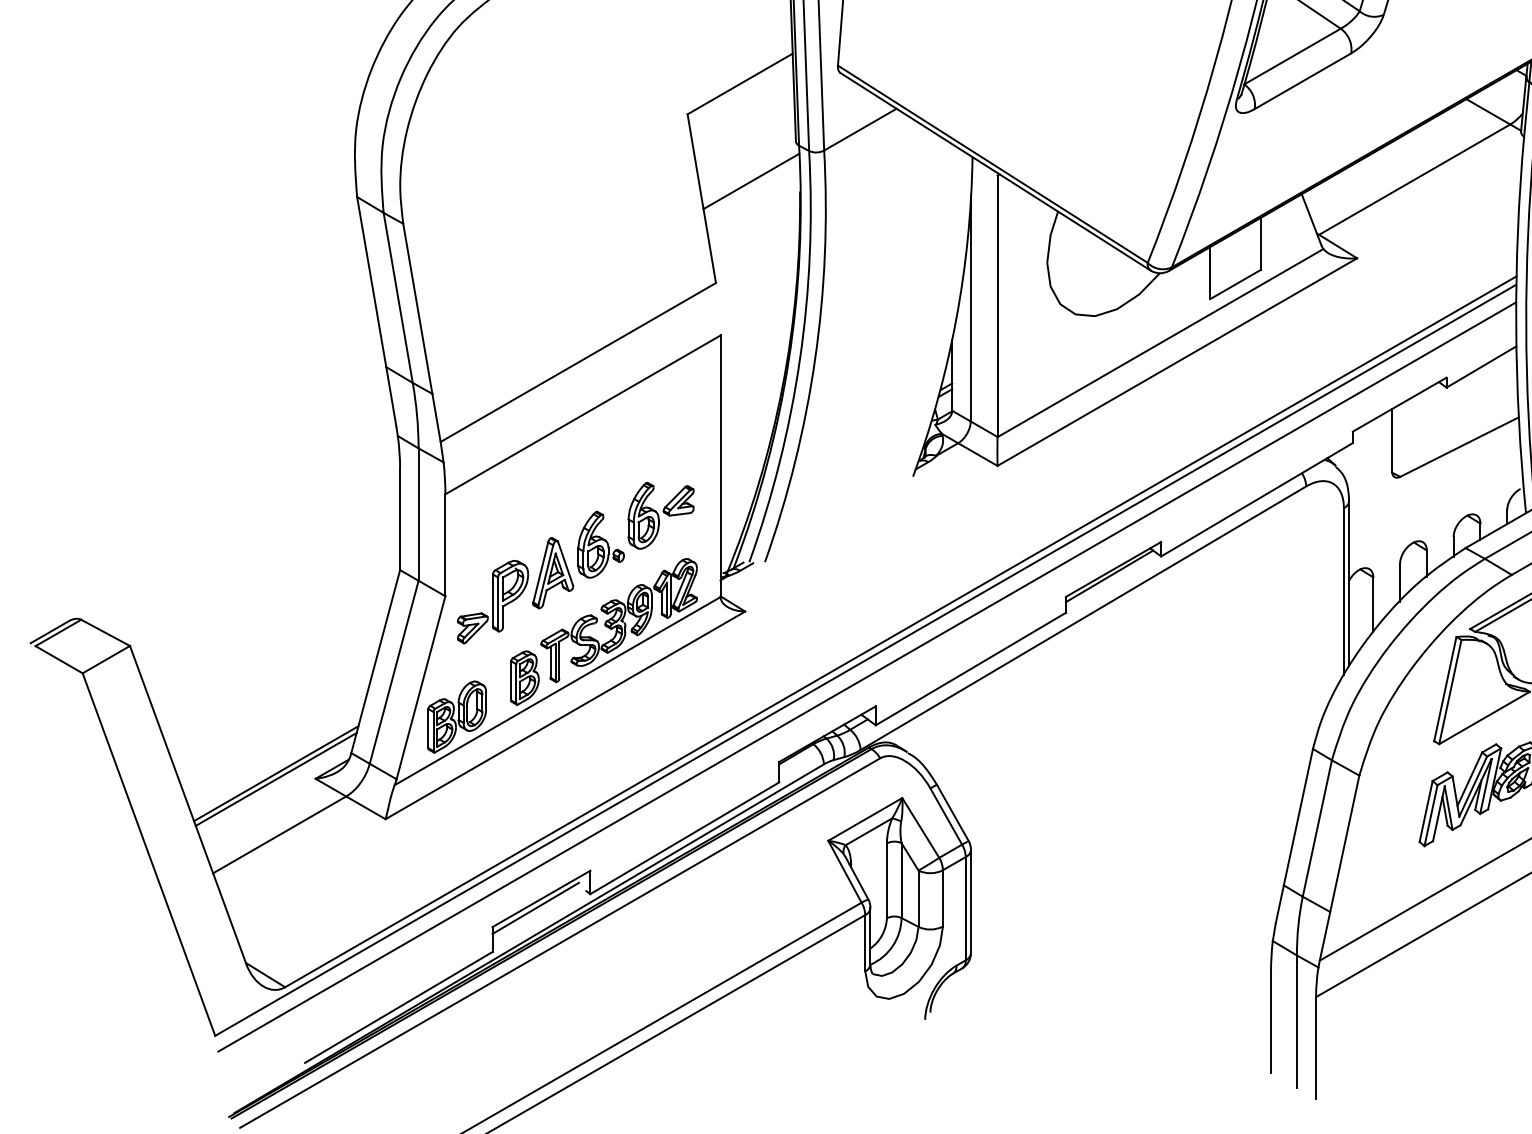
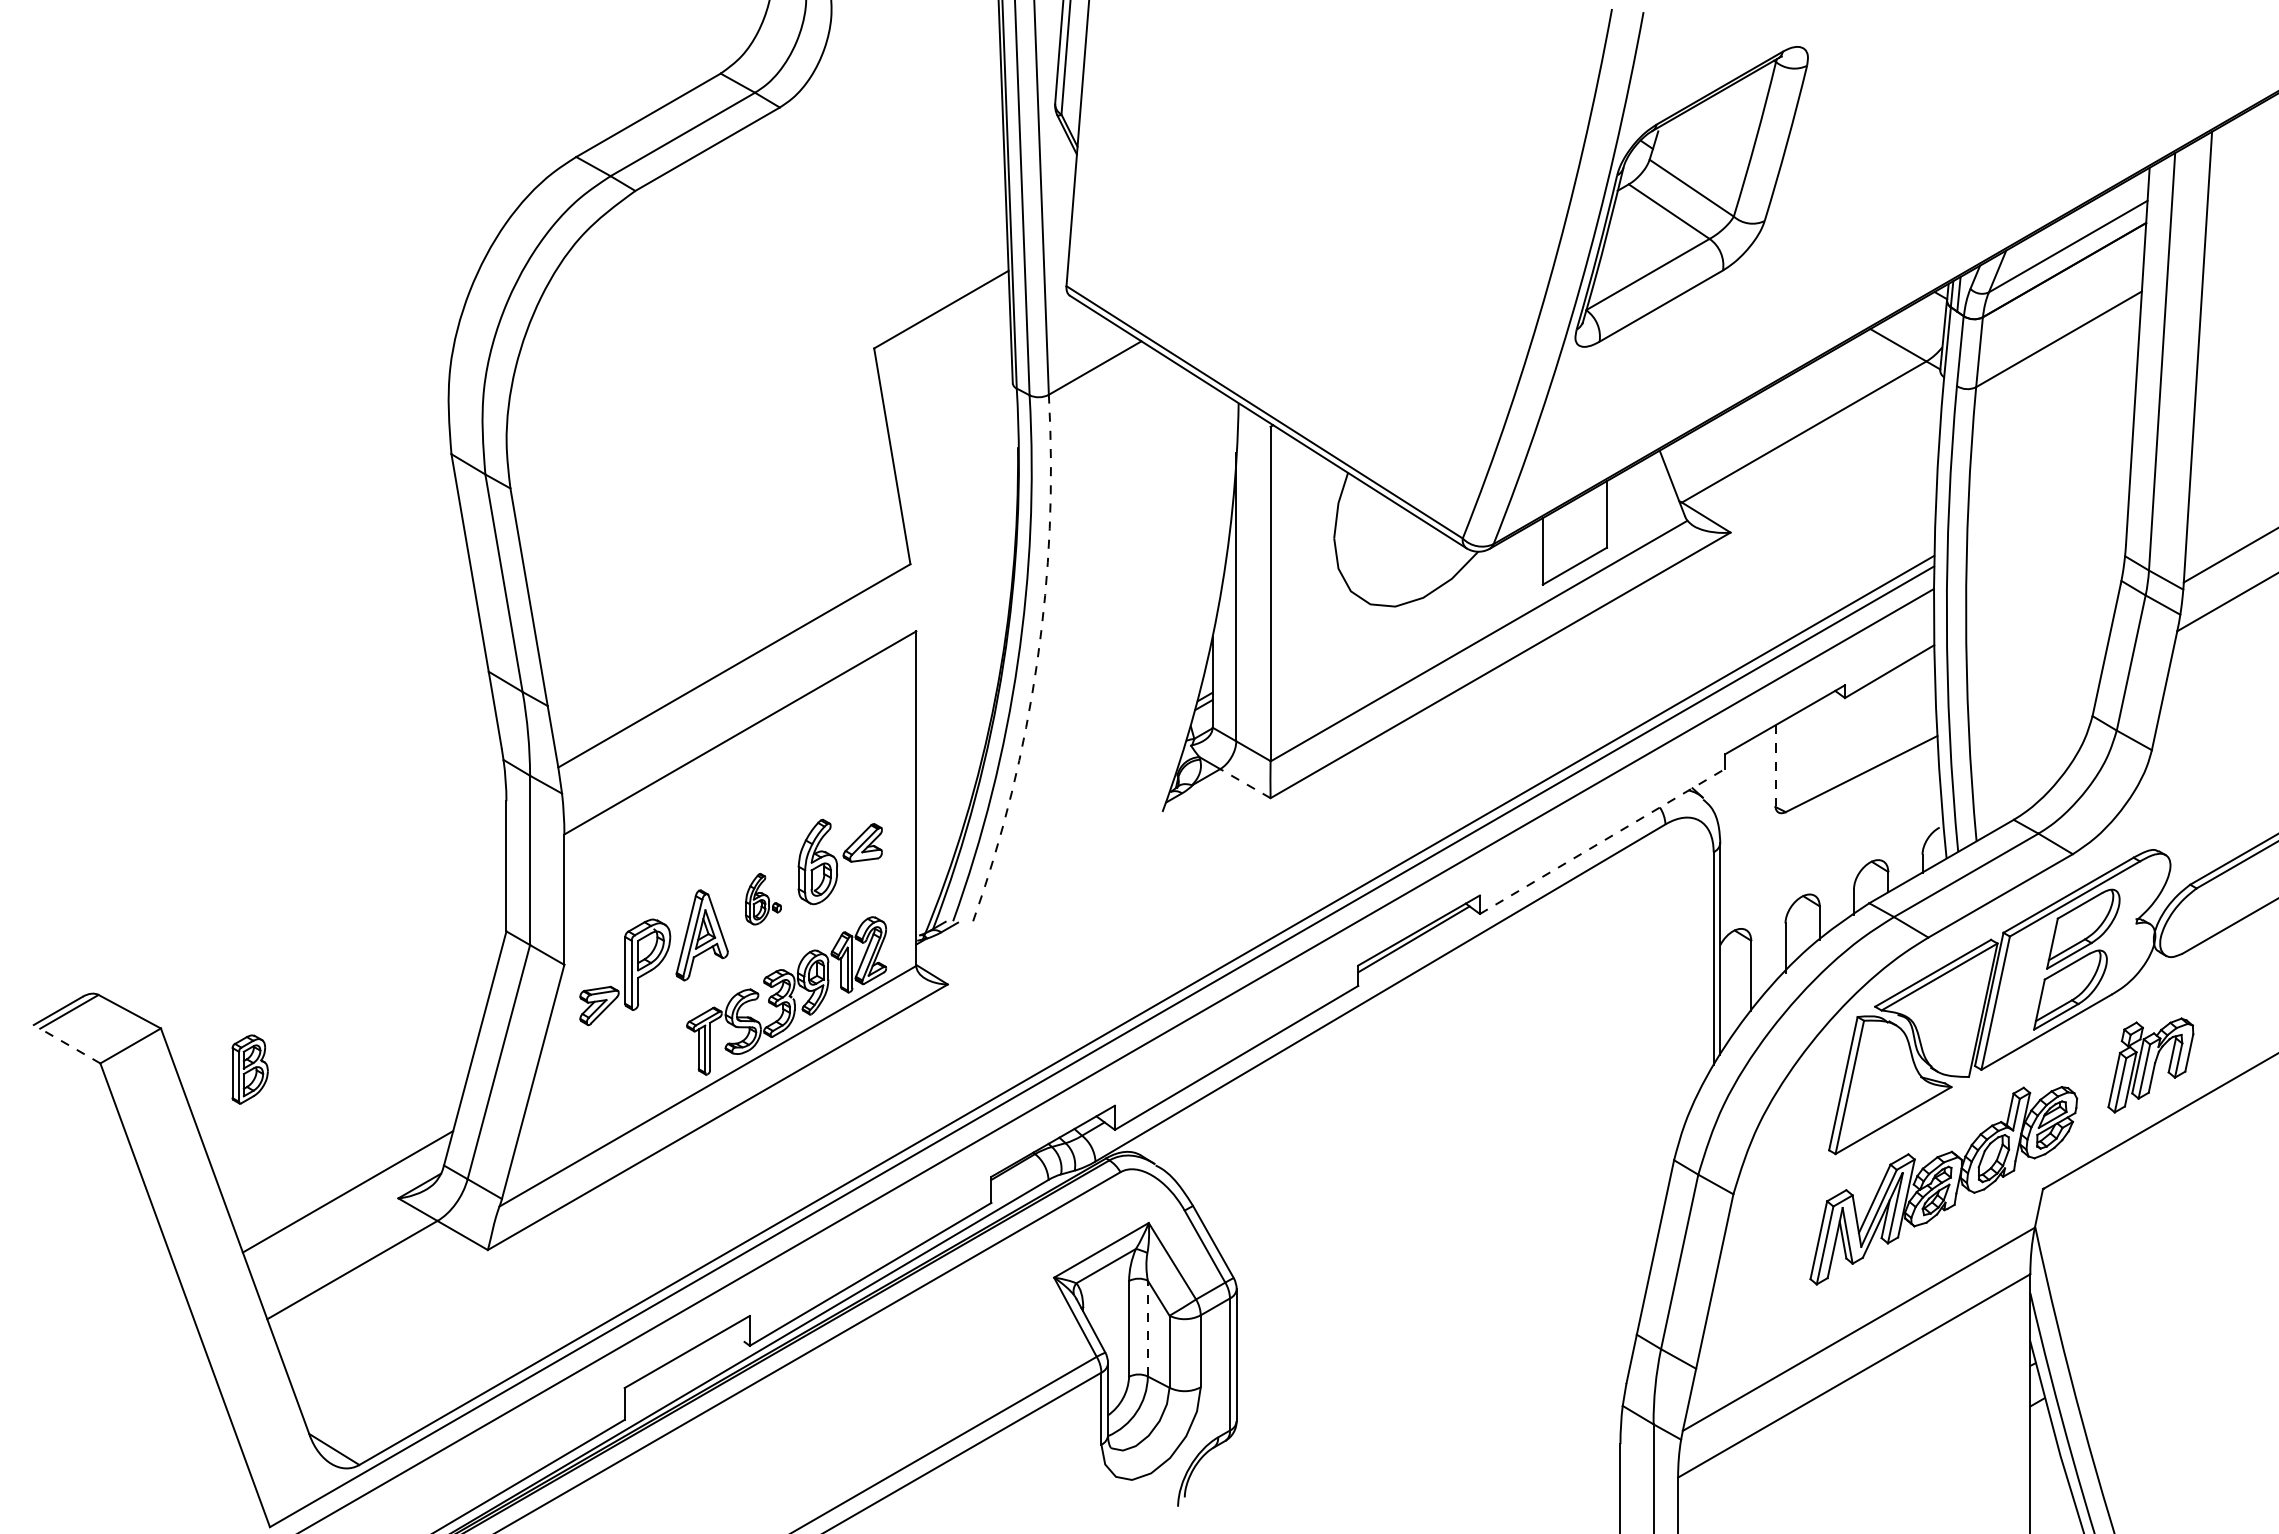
line: (751, 180) -> (955, 433), removed
arc: (815, 359) -> (1037, 661), solid -> dashed
line: (1392, 441) -> (1775, 766), solid -> dashed
line: (977, 454) -> (1244, 783), solid -> dashed
line: (1257, 499) -> (1602, 841), solid -> dashed
part: (601, 545) -> (763, 899), size x0.6
line: (59, 660) -> (70, 1046), solid -> dashed
part: (524, 678) -> (249, 1069), moved
part: (457, 717) -> (579, 1119), removed
line: (275, 778) -> (347, 1198), removed
line: (901, 880) -> (1147, 1328), solid -> dashed
line: (535, 907) -> (679, 1363), removed

